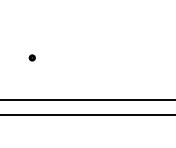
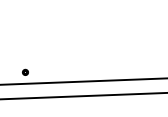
part: (31, 57) -> (24, 72), moved

